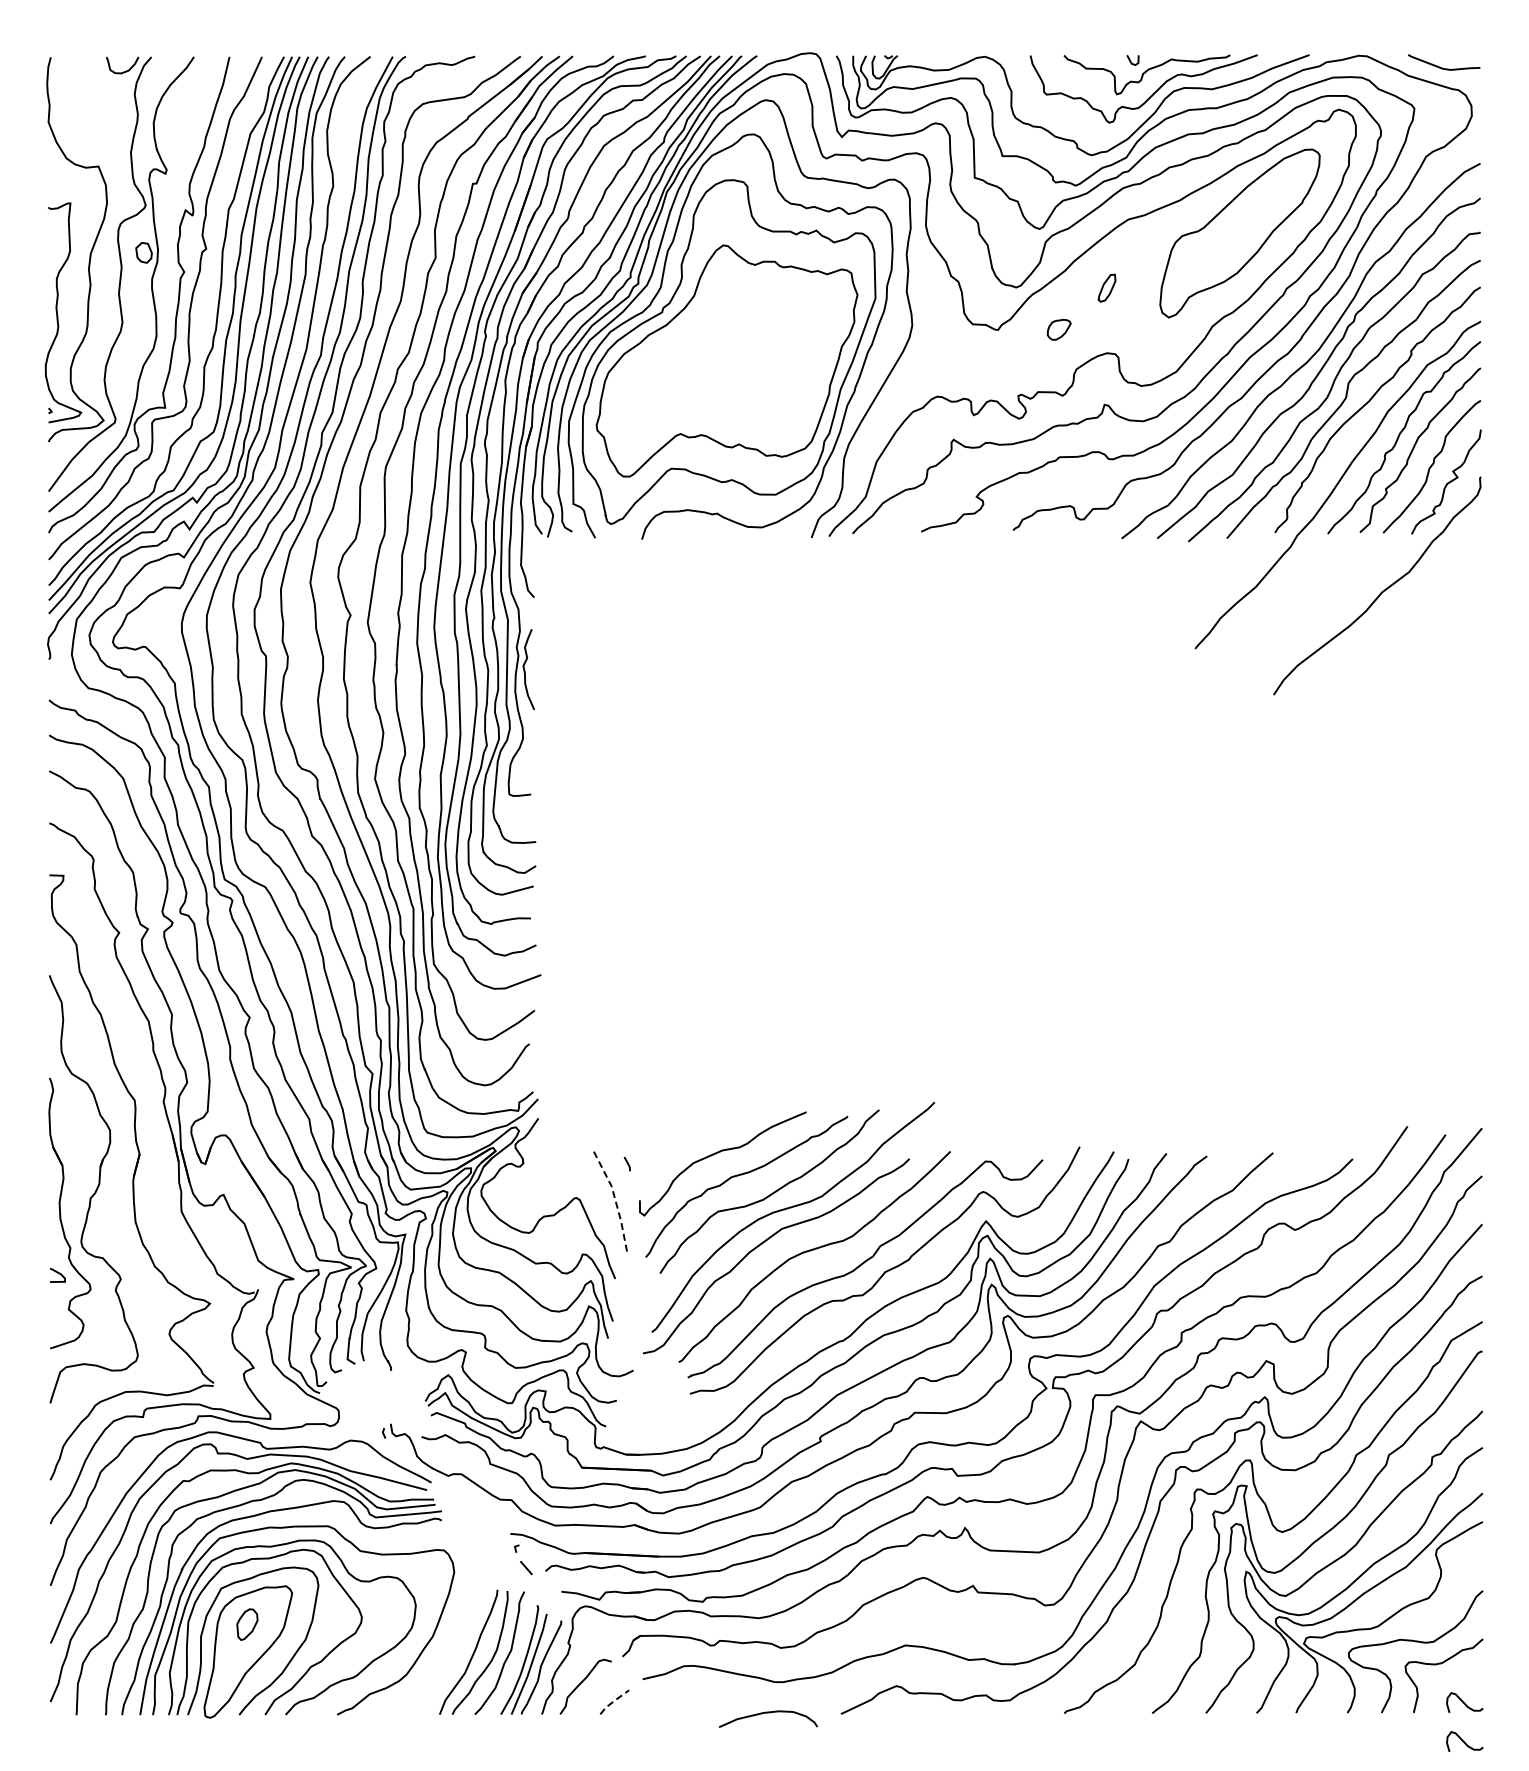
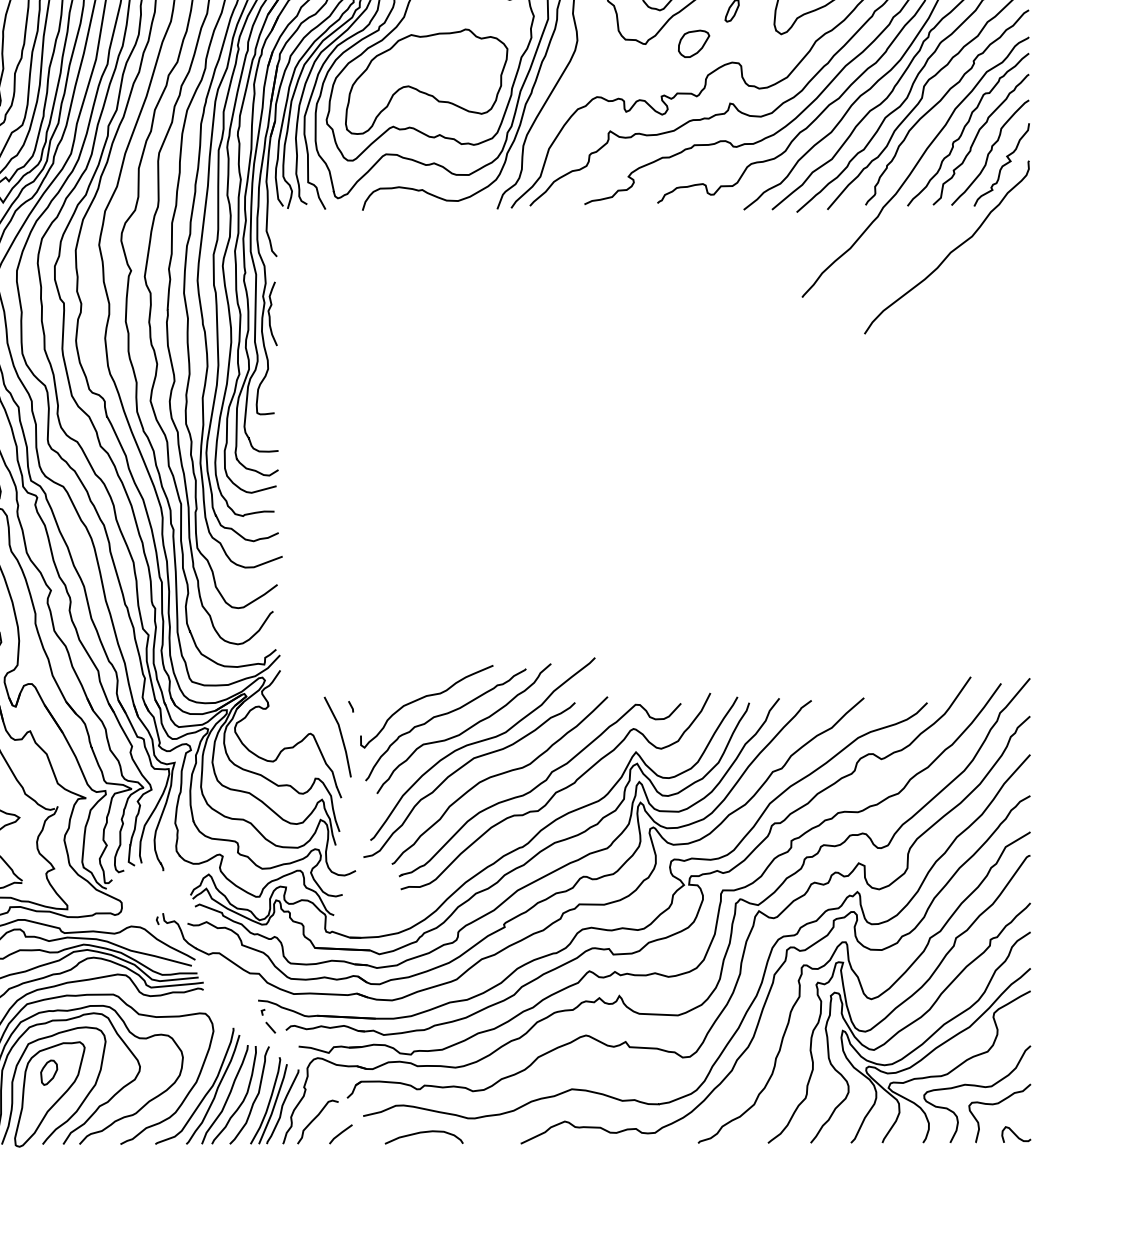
part: (1059, 329) -> (694, 43), size x1.67
part: (722, 376) -> (426, 81), added
line: (615, 1200) -> (341, 735), dashed -> solid
part: (445, 1649) -> (206, 1092), added
line: (614, 1701) -> (340, 1133), dashed -> solid
curve: (768, 1713) -> (424, 1133), moved
curve: (1464, 1741) -> (1016, 1165), removed

